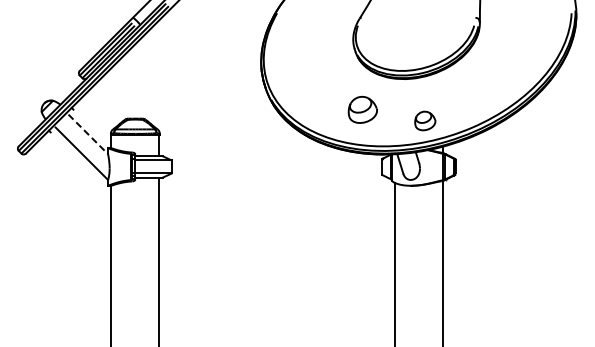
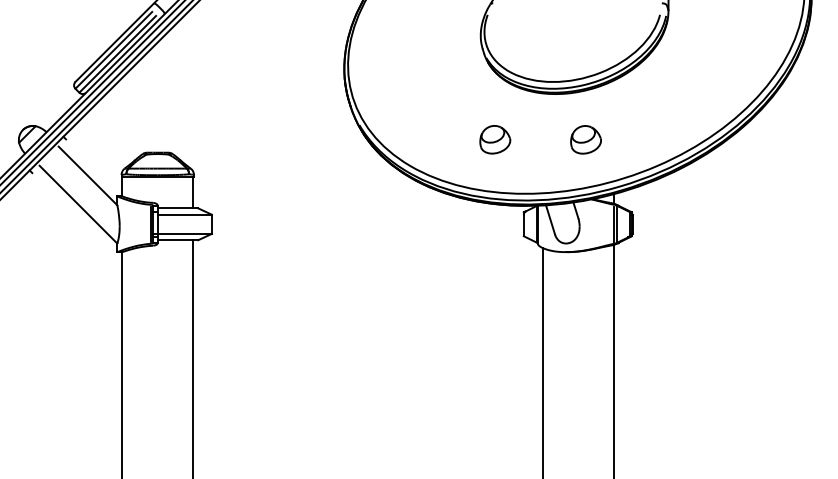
part: (363, 109) -> (495, 139), size x0.71
part: (425, 120) -> (586, 139), moved
line: (88, 134) -> (88, 176), dashed -> solid

